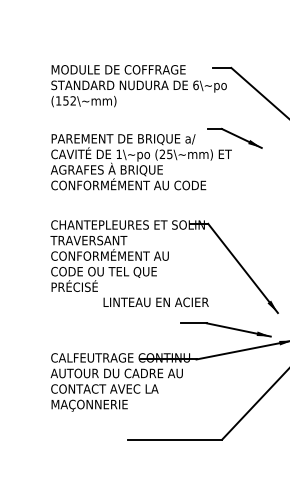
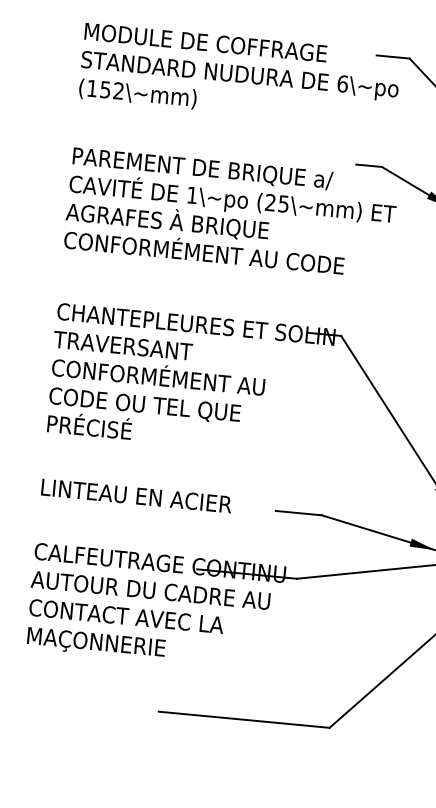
text: (155, 302) -> (135, 496), moved

